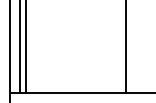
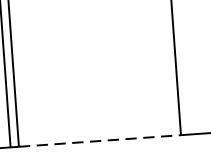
line: (76, 92) -> (101, 140), solid -> dashed

